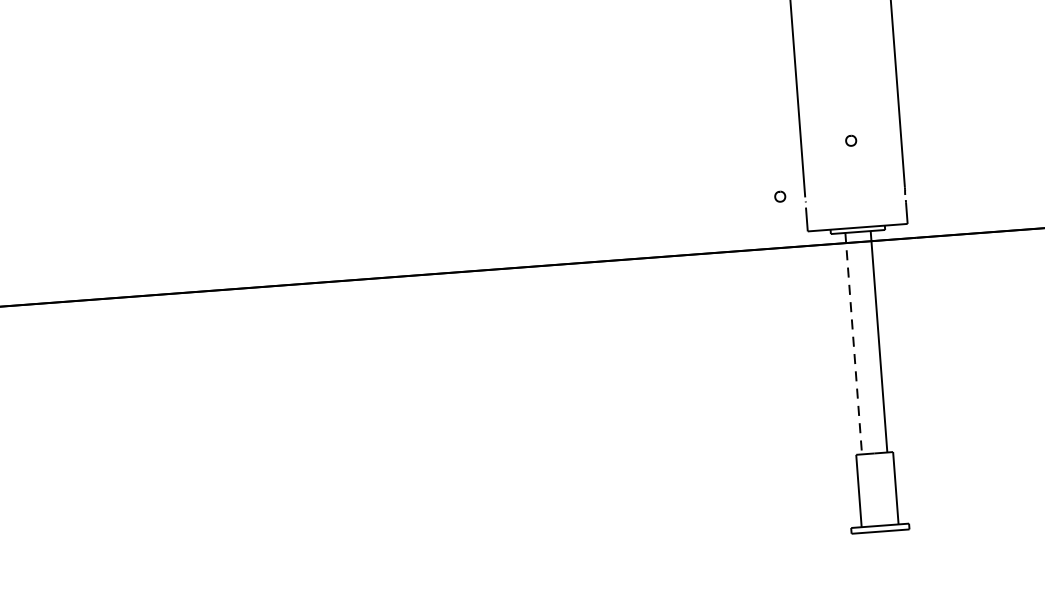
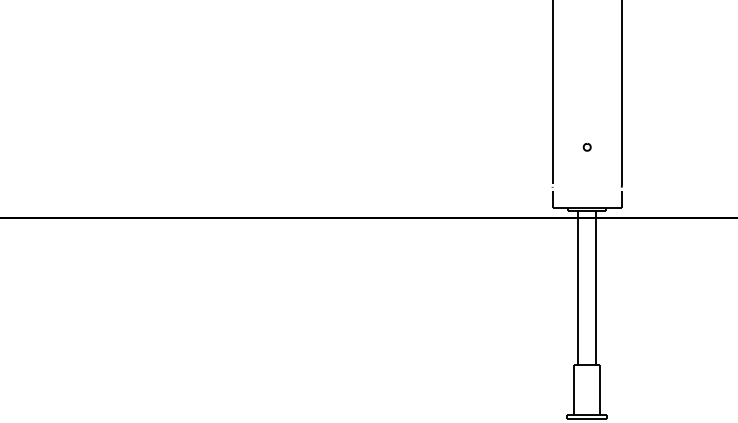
part: (779, 197) -> (534, 182), removed
line: (853, 344) -> (578, 288), dashed -> solid

